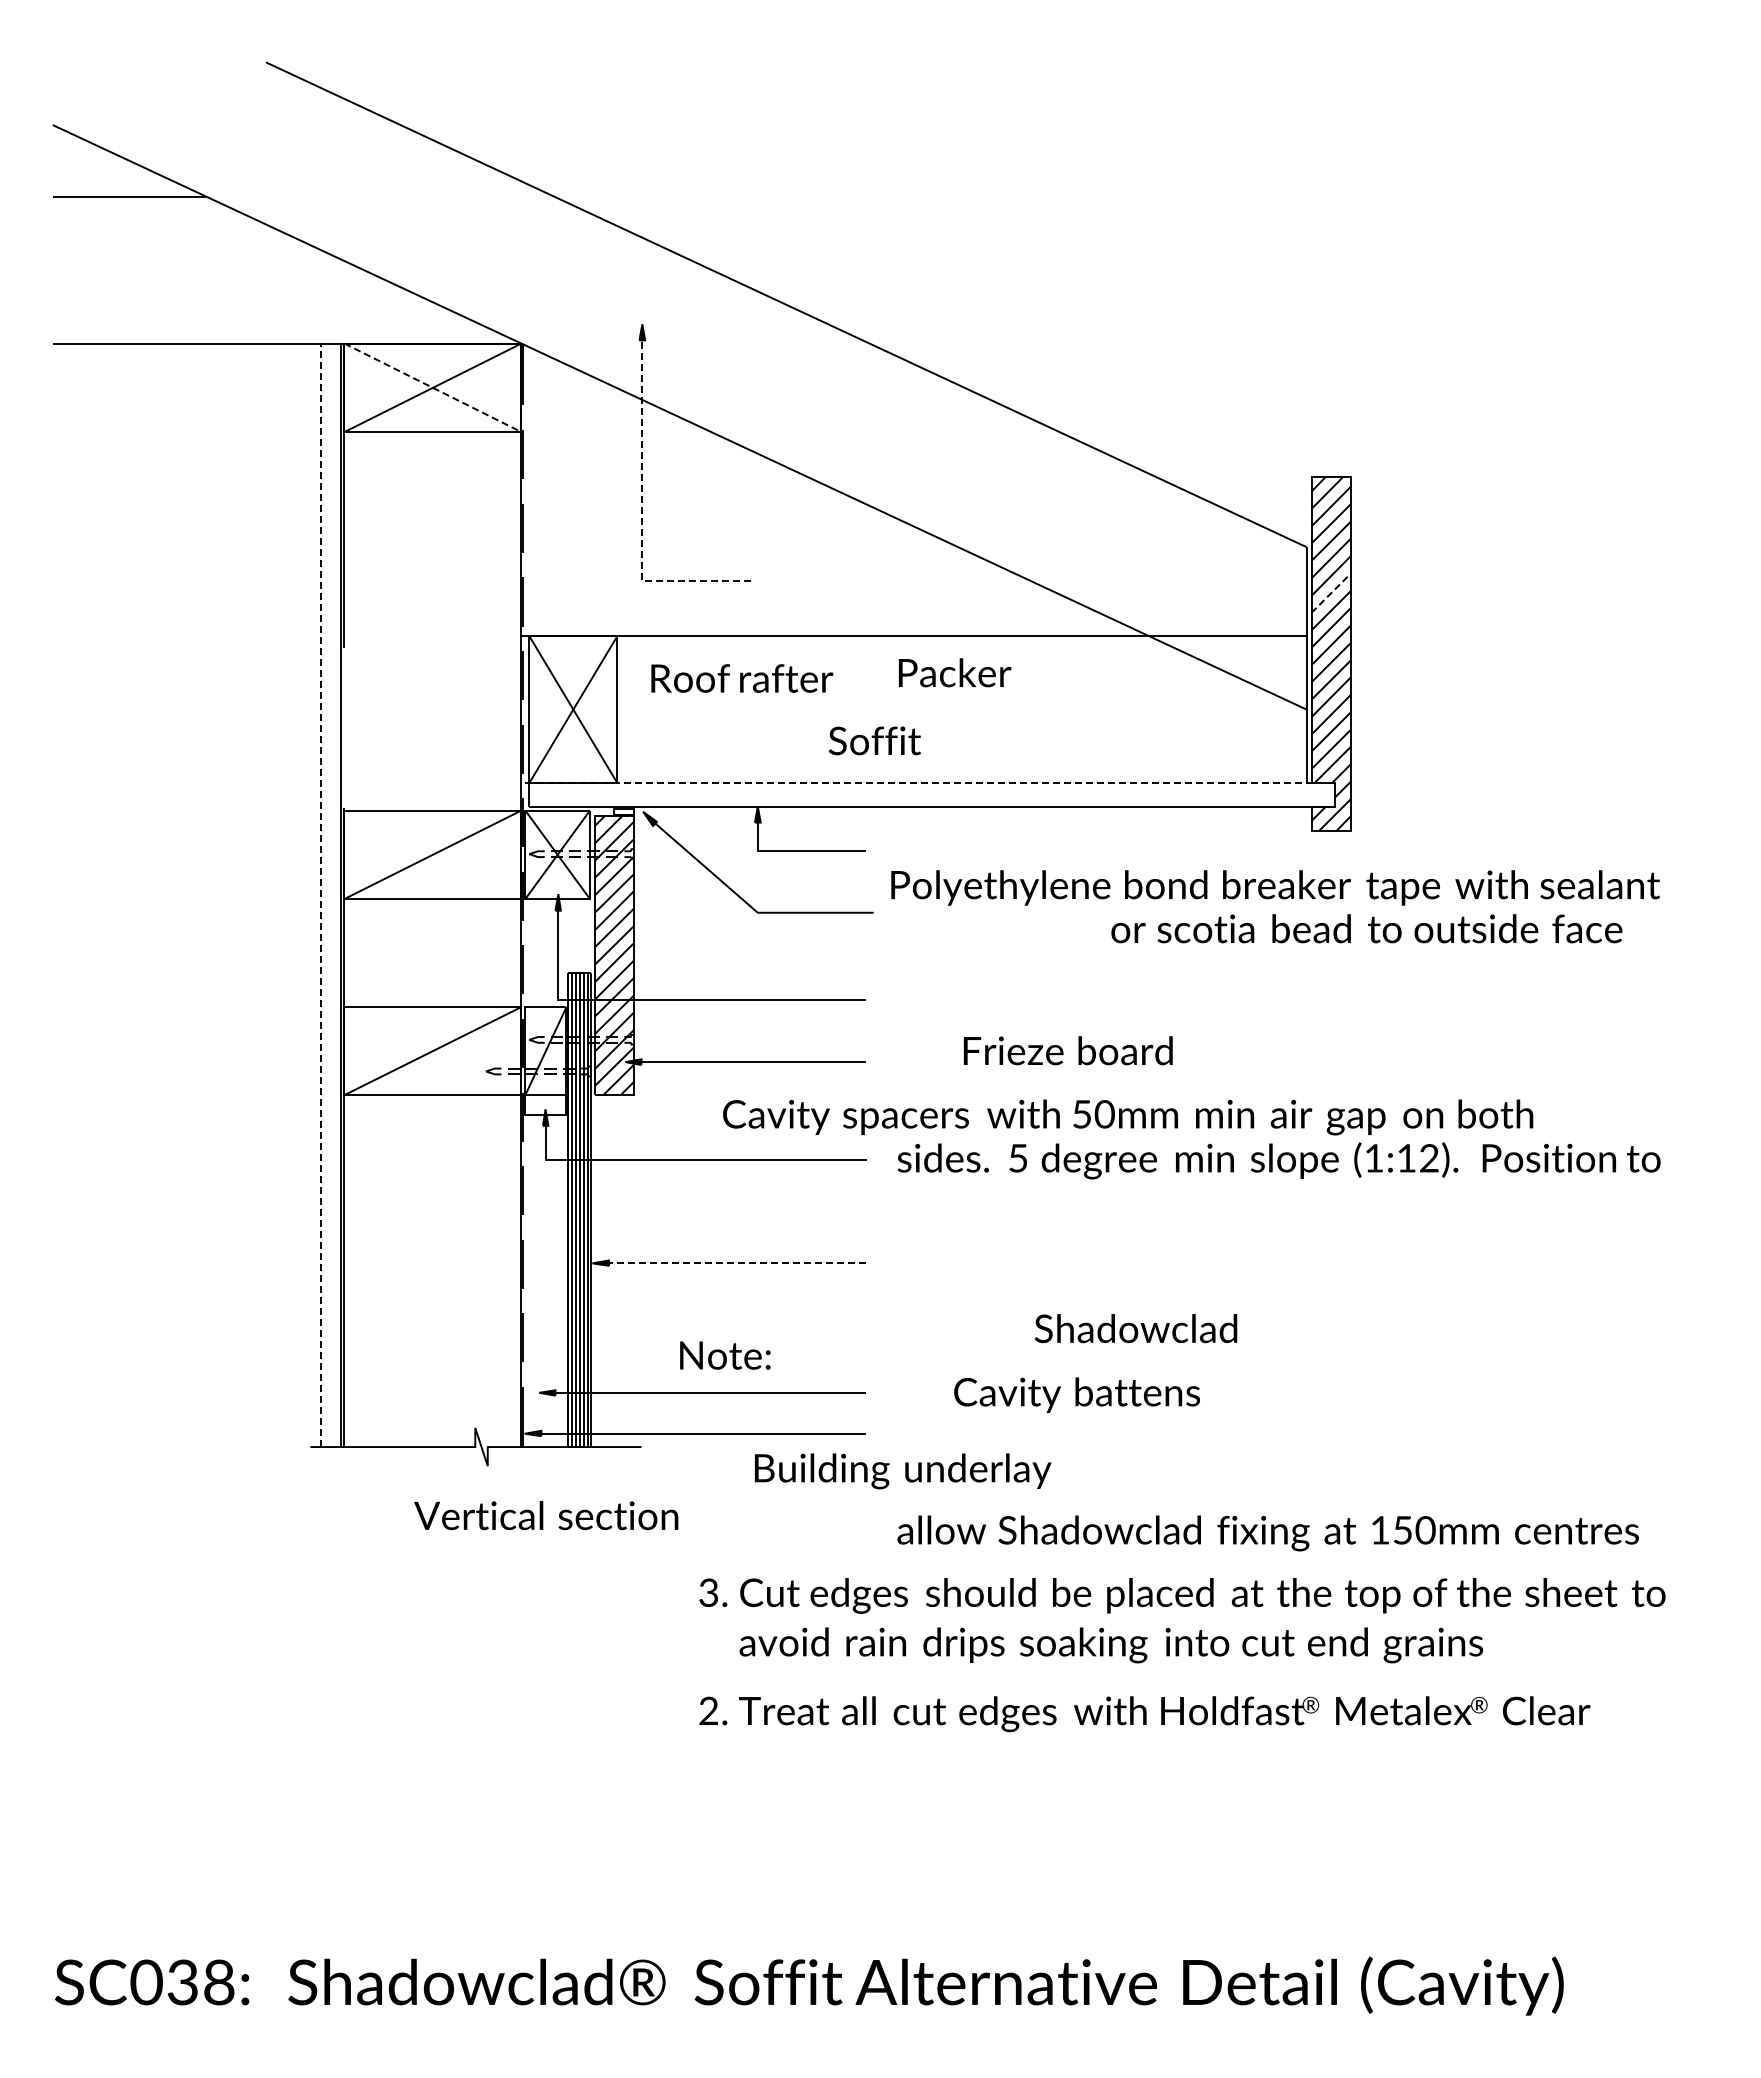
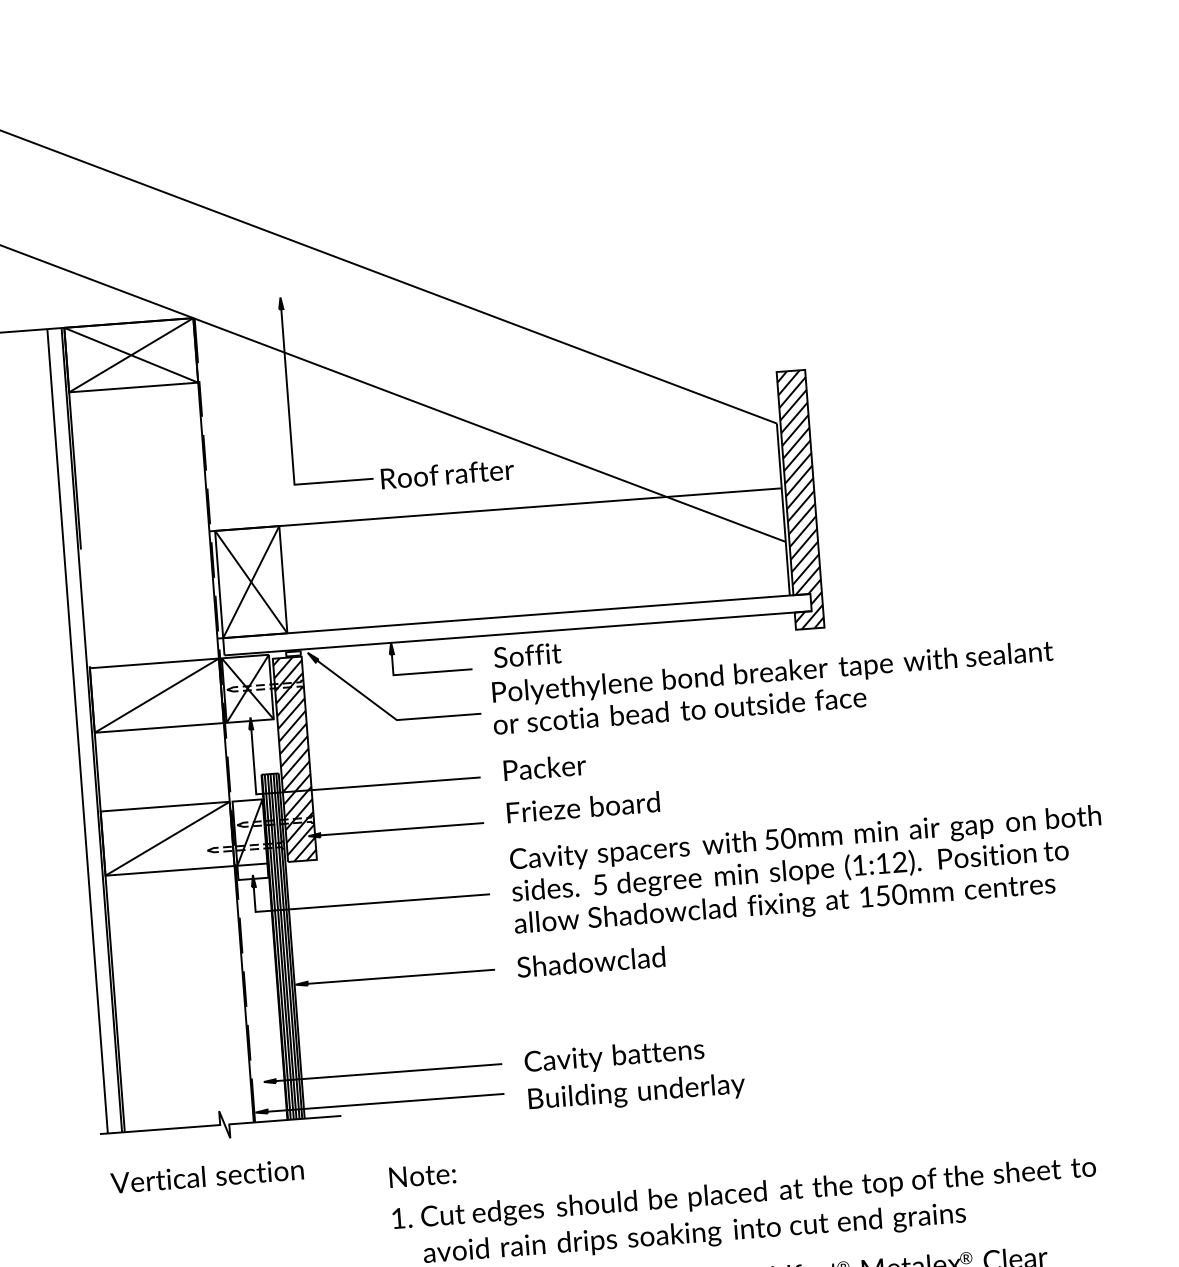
line: (432, 387) -> (130, 355), dashed -> solid
line: (642, 515) -> (291, 436), dashed -> solid
line: (1331, 593) -> (797, 455), dashed -> solid
text: (955, 672) -> (545, 767), moved
text: (742, 678) -> (447, 474), moved
text: (874, 740) -> (527, 655), moved
line: (928, 783) -> (514, 616), dashed -> solid
line: (321, 895) -> (77, 731), dashed -> solid
text: (1366, 928) -> (679, 710), moved
text: (1068, 1050) -> (583, 807), moved
text: (1128, 1117) -> (805, 839), moved
line: (737, 1263) -> (401, 976), dashed -> solid
text: (1135, 1328) -> (590, 961), moved
text: (725, 1355) -> (422, 1175), moved
text: (1076, 1394) -> (614, 1056), moved
text: (903, 1471) -> (637, 1093), moved
text: (546, 1515) -> (207, 1176), moved
text: (1267, 1533) -> (784, 905), moved
text: (708, 1592) -> (398, 1218), 3. -> 1.

